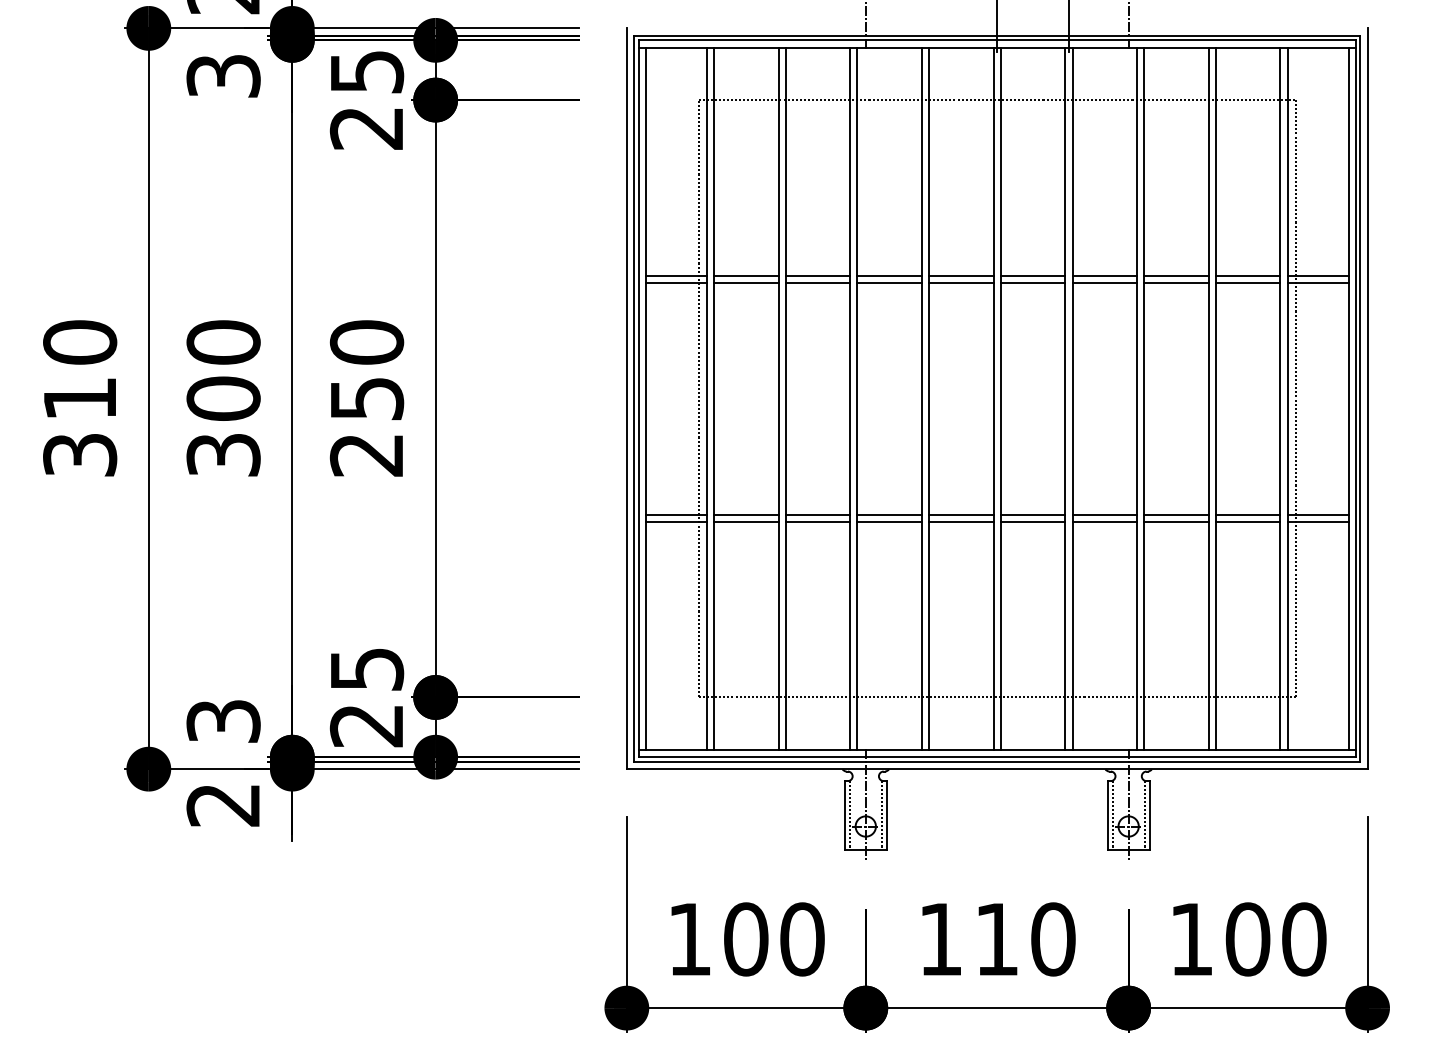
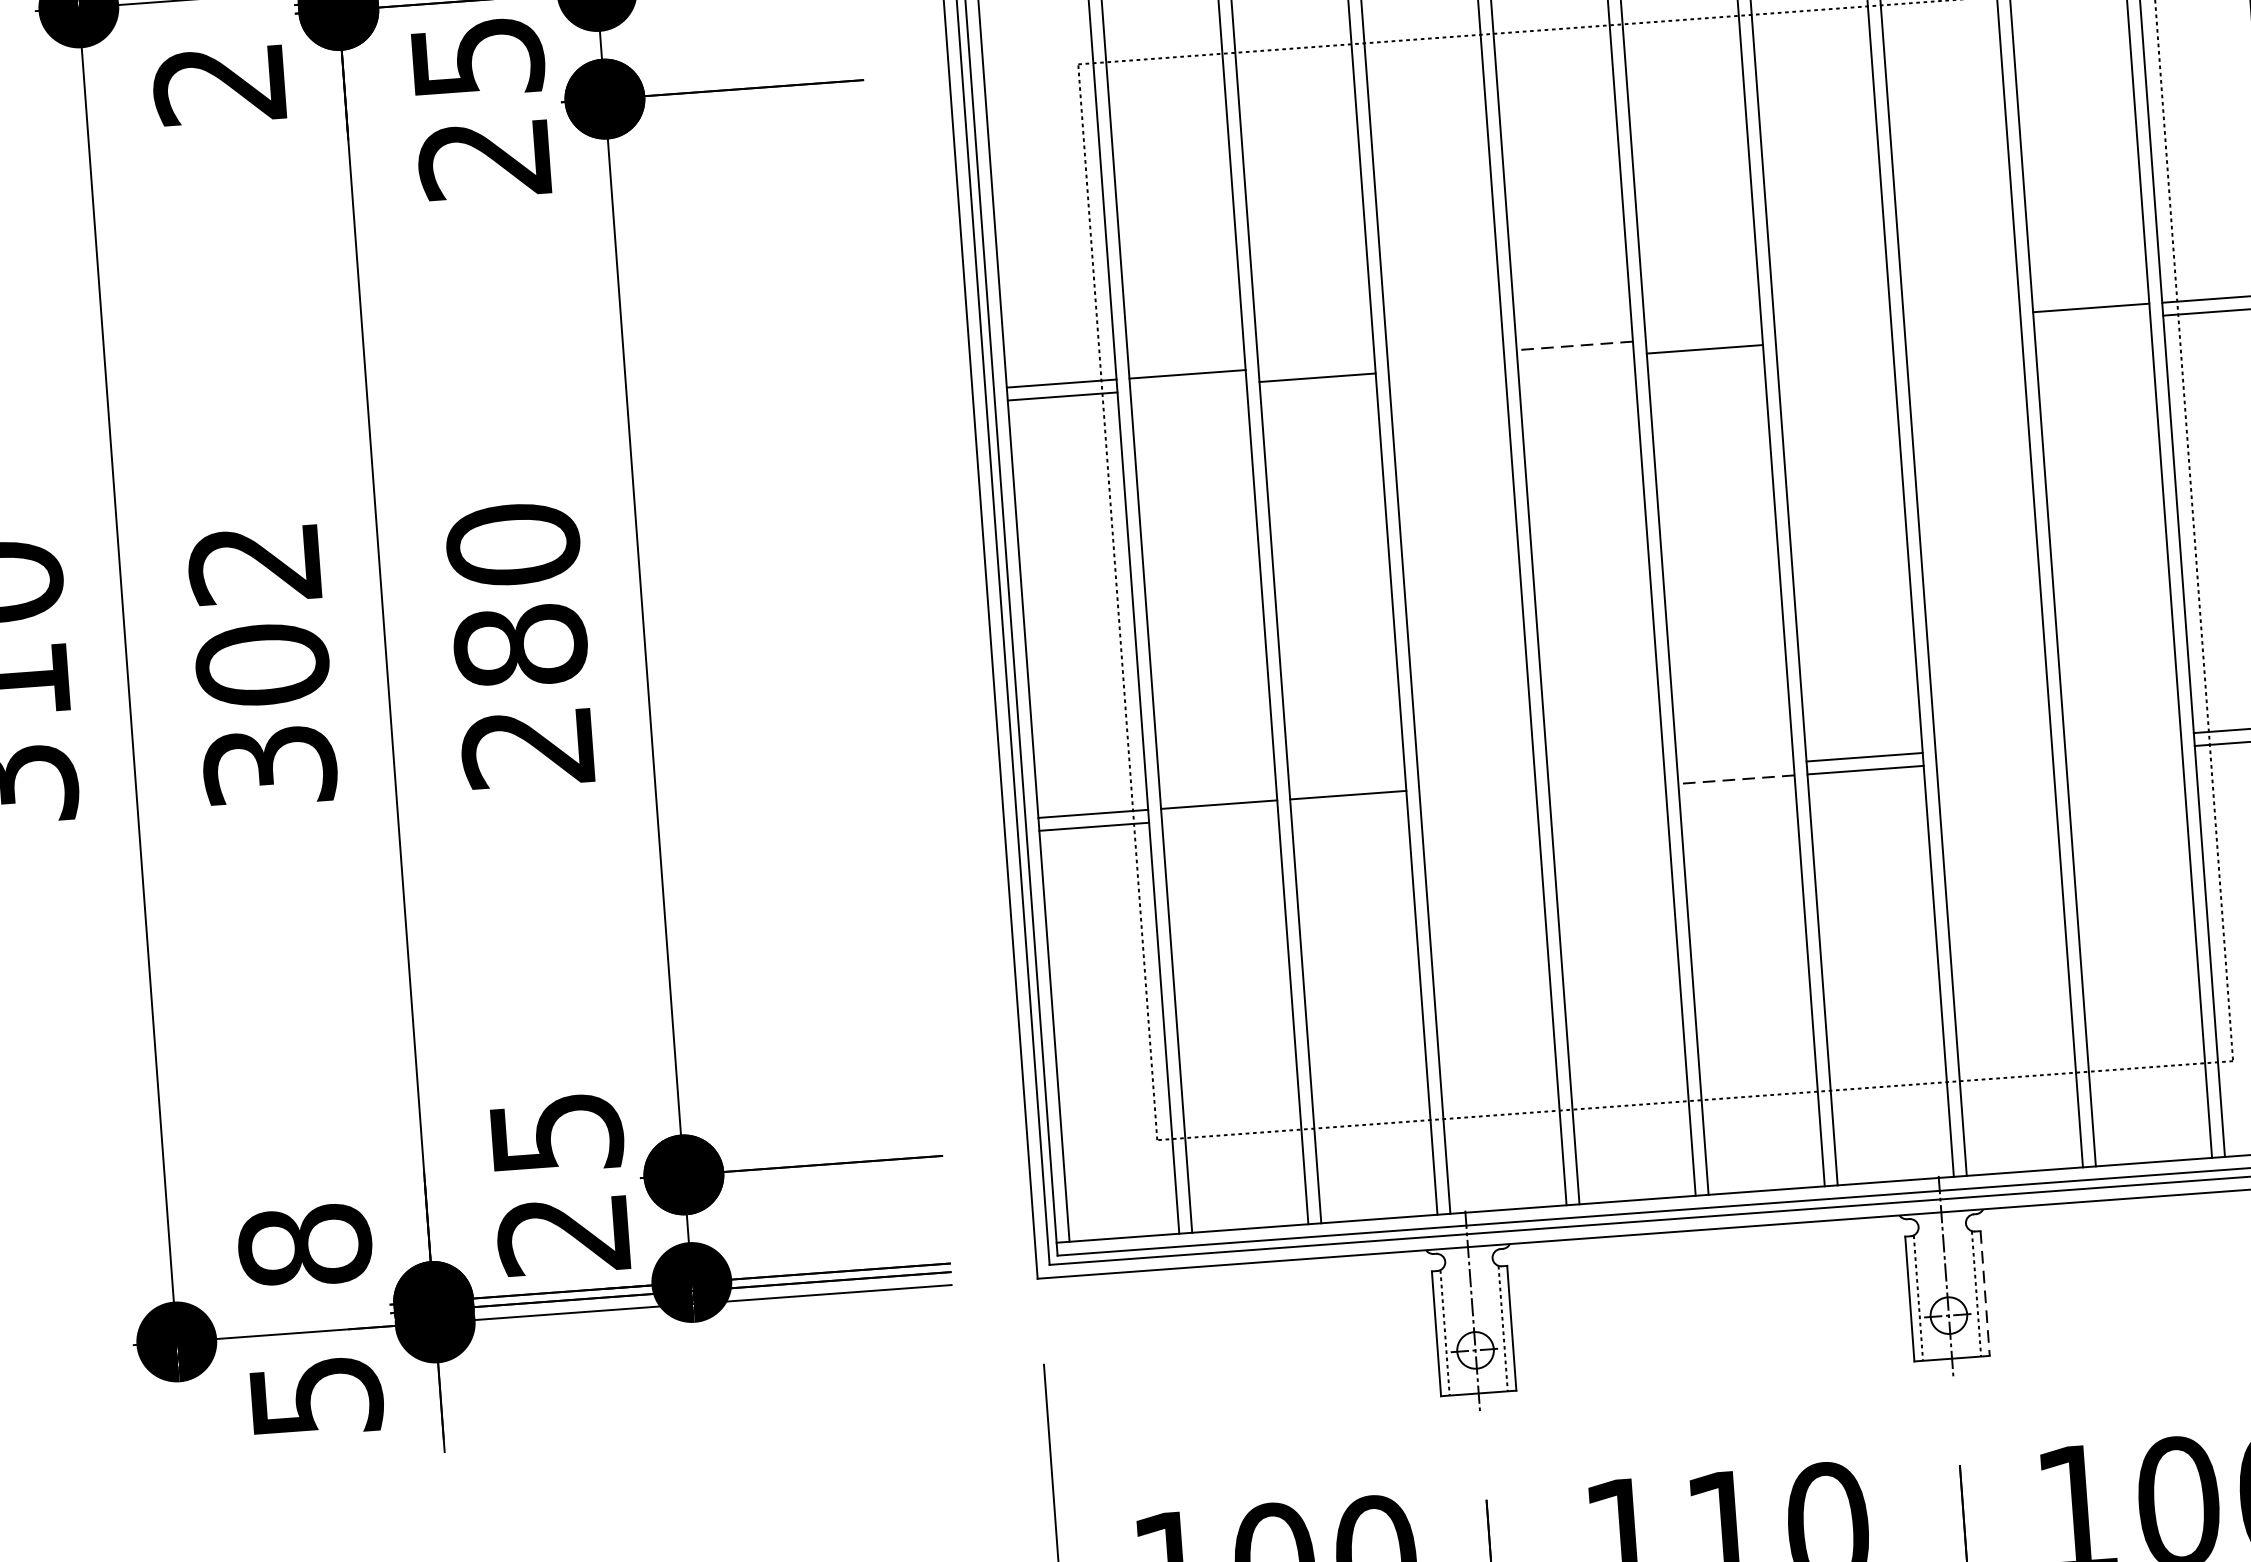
text: (223, 76) -> (219, 84), 3 -> 2
line: (817, 275) -> (1315, 364), removed
line: (889, 275) -> (1445, 354), removed
line: (960, 275) -> (1573, 345), solid -> dashed
line: (1032, 275) -> (1702, 336), removed
line: (1104, 275) -> (1832, 326), removed
line: (1176, 275) -> (1962, 317), removed
line: (746, 282) -> (1188, 386), removed
line: (889, 282) -> (1446, 367), removed
line: (961, 282) -> (1575, 358), removed
line: (1104, 282) -> (1833, 339), removed
line: (1176, 282) -> (1963, 329), removed
line: (1247, 282) -> (2091, 320), removed
text: (223, 342) -> (254, 563), 300 -> 302
text: (366, 398) -> (519, 645), 250 -> 280
line: (889, 514) -> (1476, 785), removed
line: (961, 514) -> (1606, 775), removed
line: (1032, 514) -> (1734, 766), removed
line: (1176, 514) -> (1993, 747), removed
line: (1247, 514) -> (2121, 738), removed
line: (746, 521) -> (1220, 816), removed
line: (817, 521) -> (1348, 807), removed
line: (889, 521) -> (1477, 797), removed
line: (961, 521) -> (1607, 788), removed
line: (1032, 521) -> (1735, 779), solid -> dashed
line: (1176, 521) -> (1994, 760), removed
line: (1247, 521) -> (2122, 750), removed
text: (223, 721) -> (304, 1246), 3 -> 8
text: (223, 805) -> (316, 1397), 2 -> 5
line: (1149, 815) -> (1985, 1293), solid -> dashed

